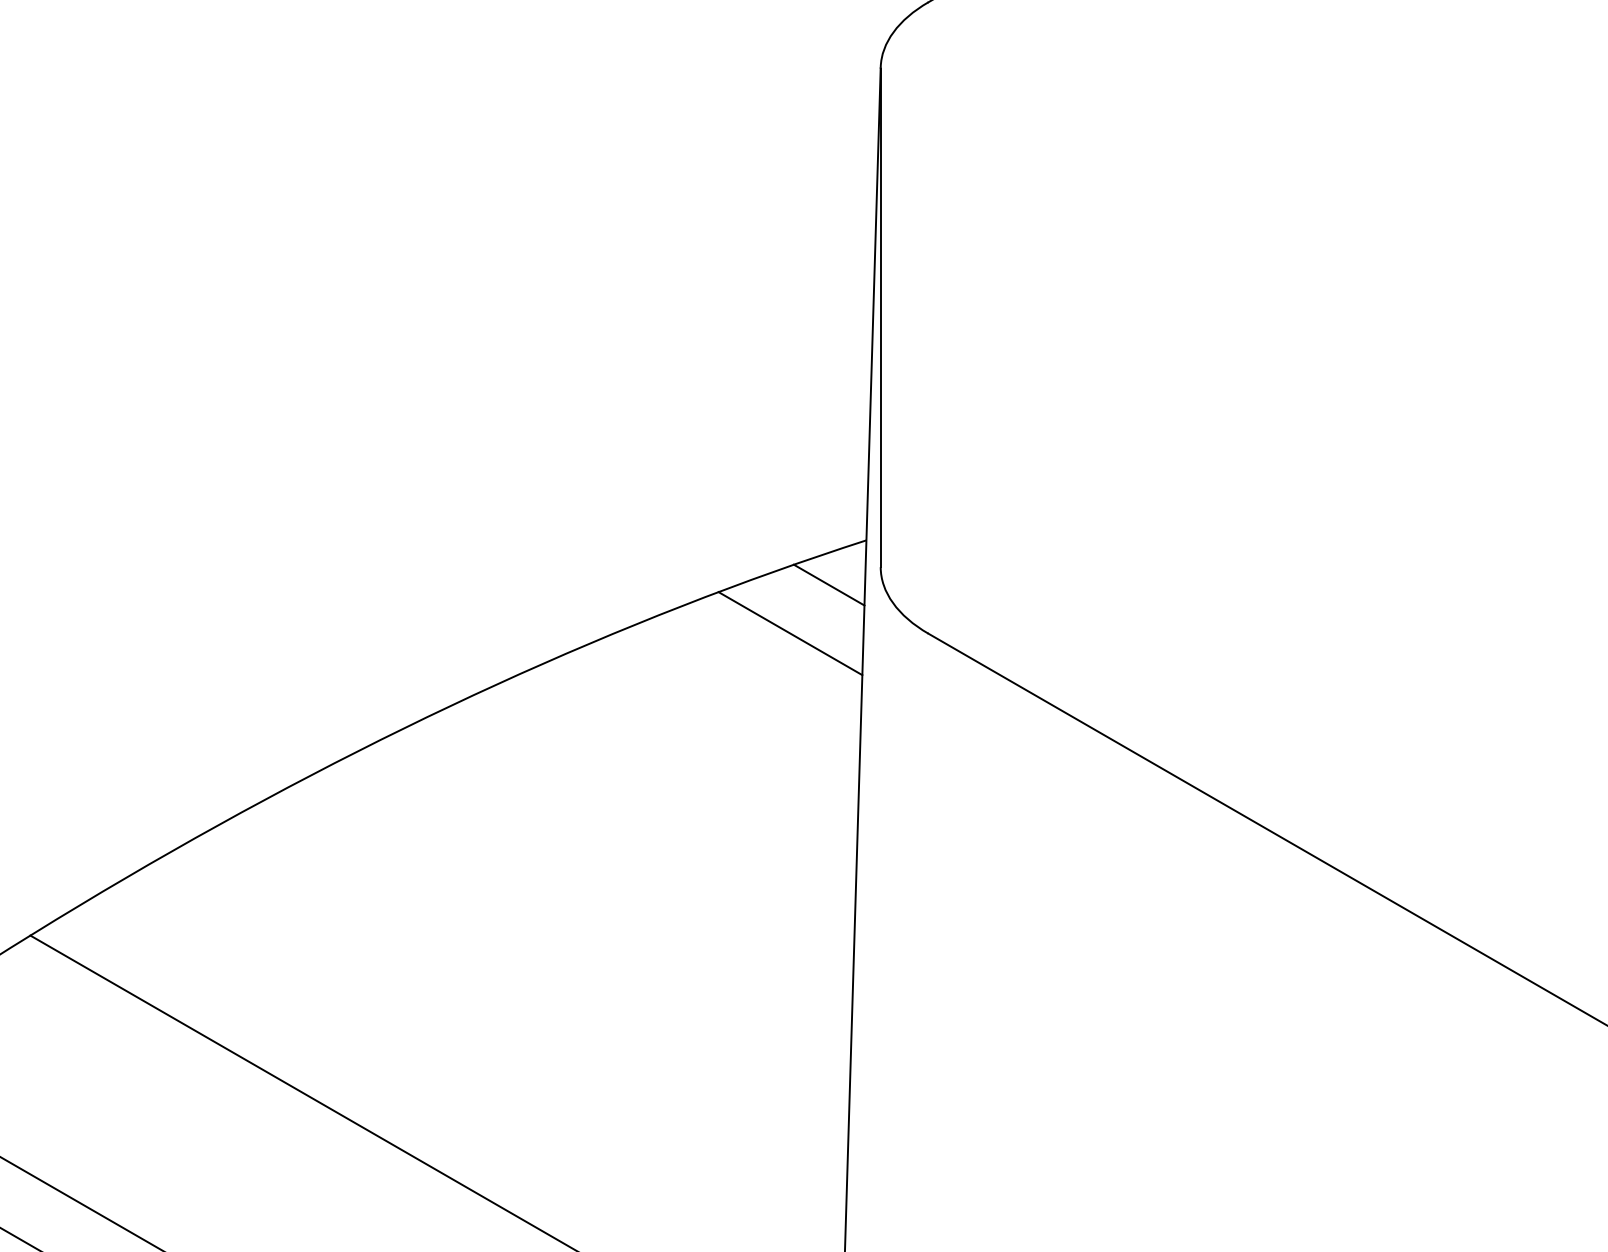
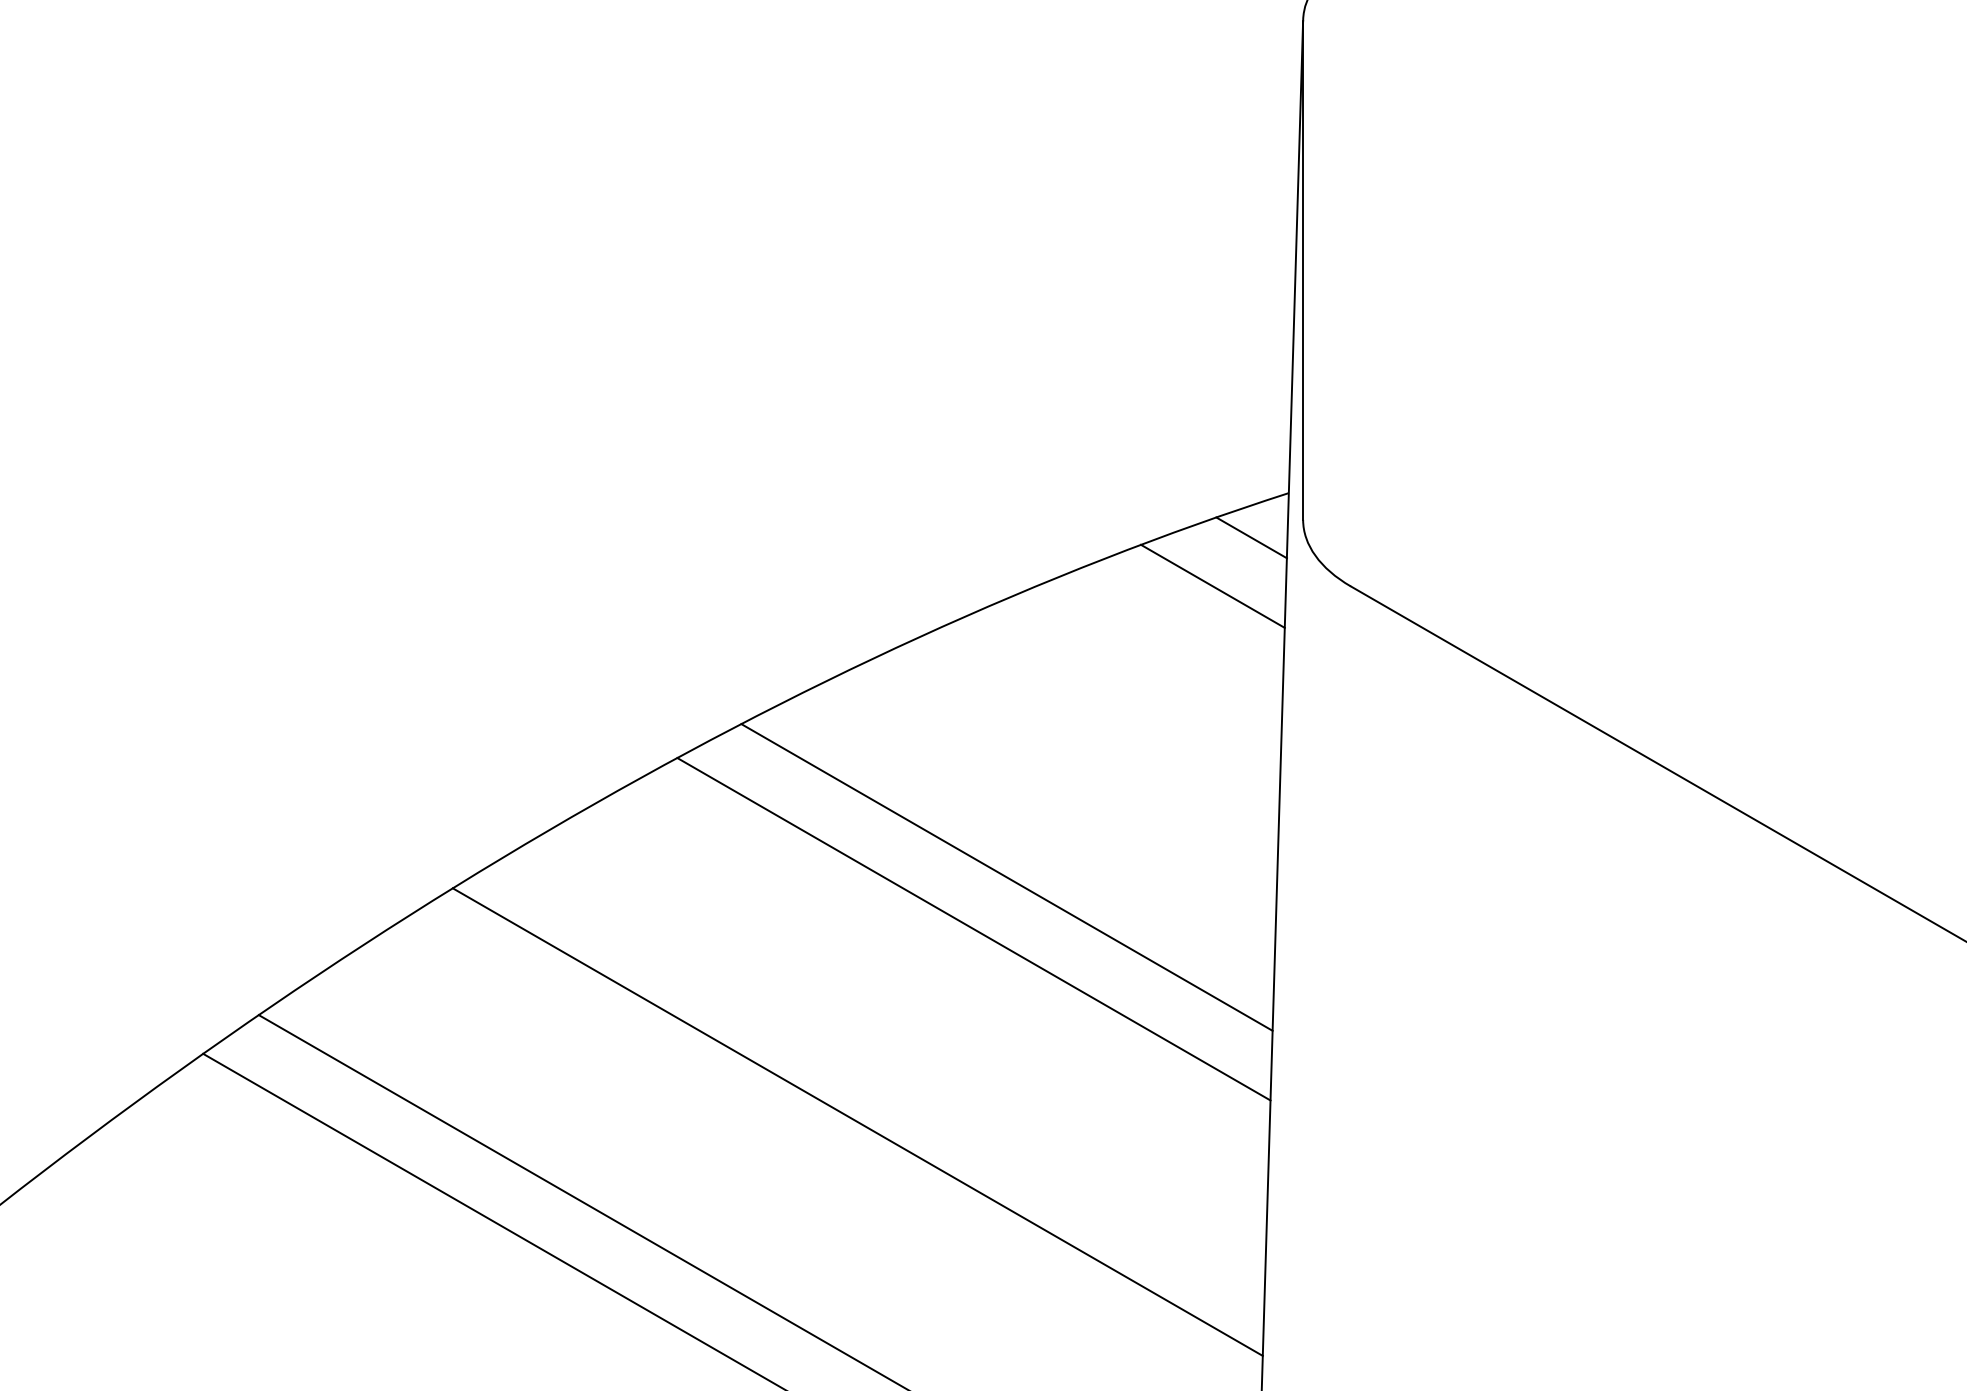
line: (584, 924) -> (1006, 877), added
line: (551, 976) -> (973, 929), added

